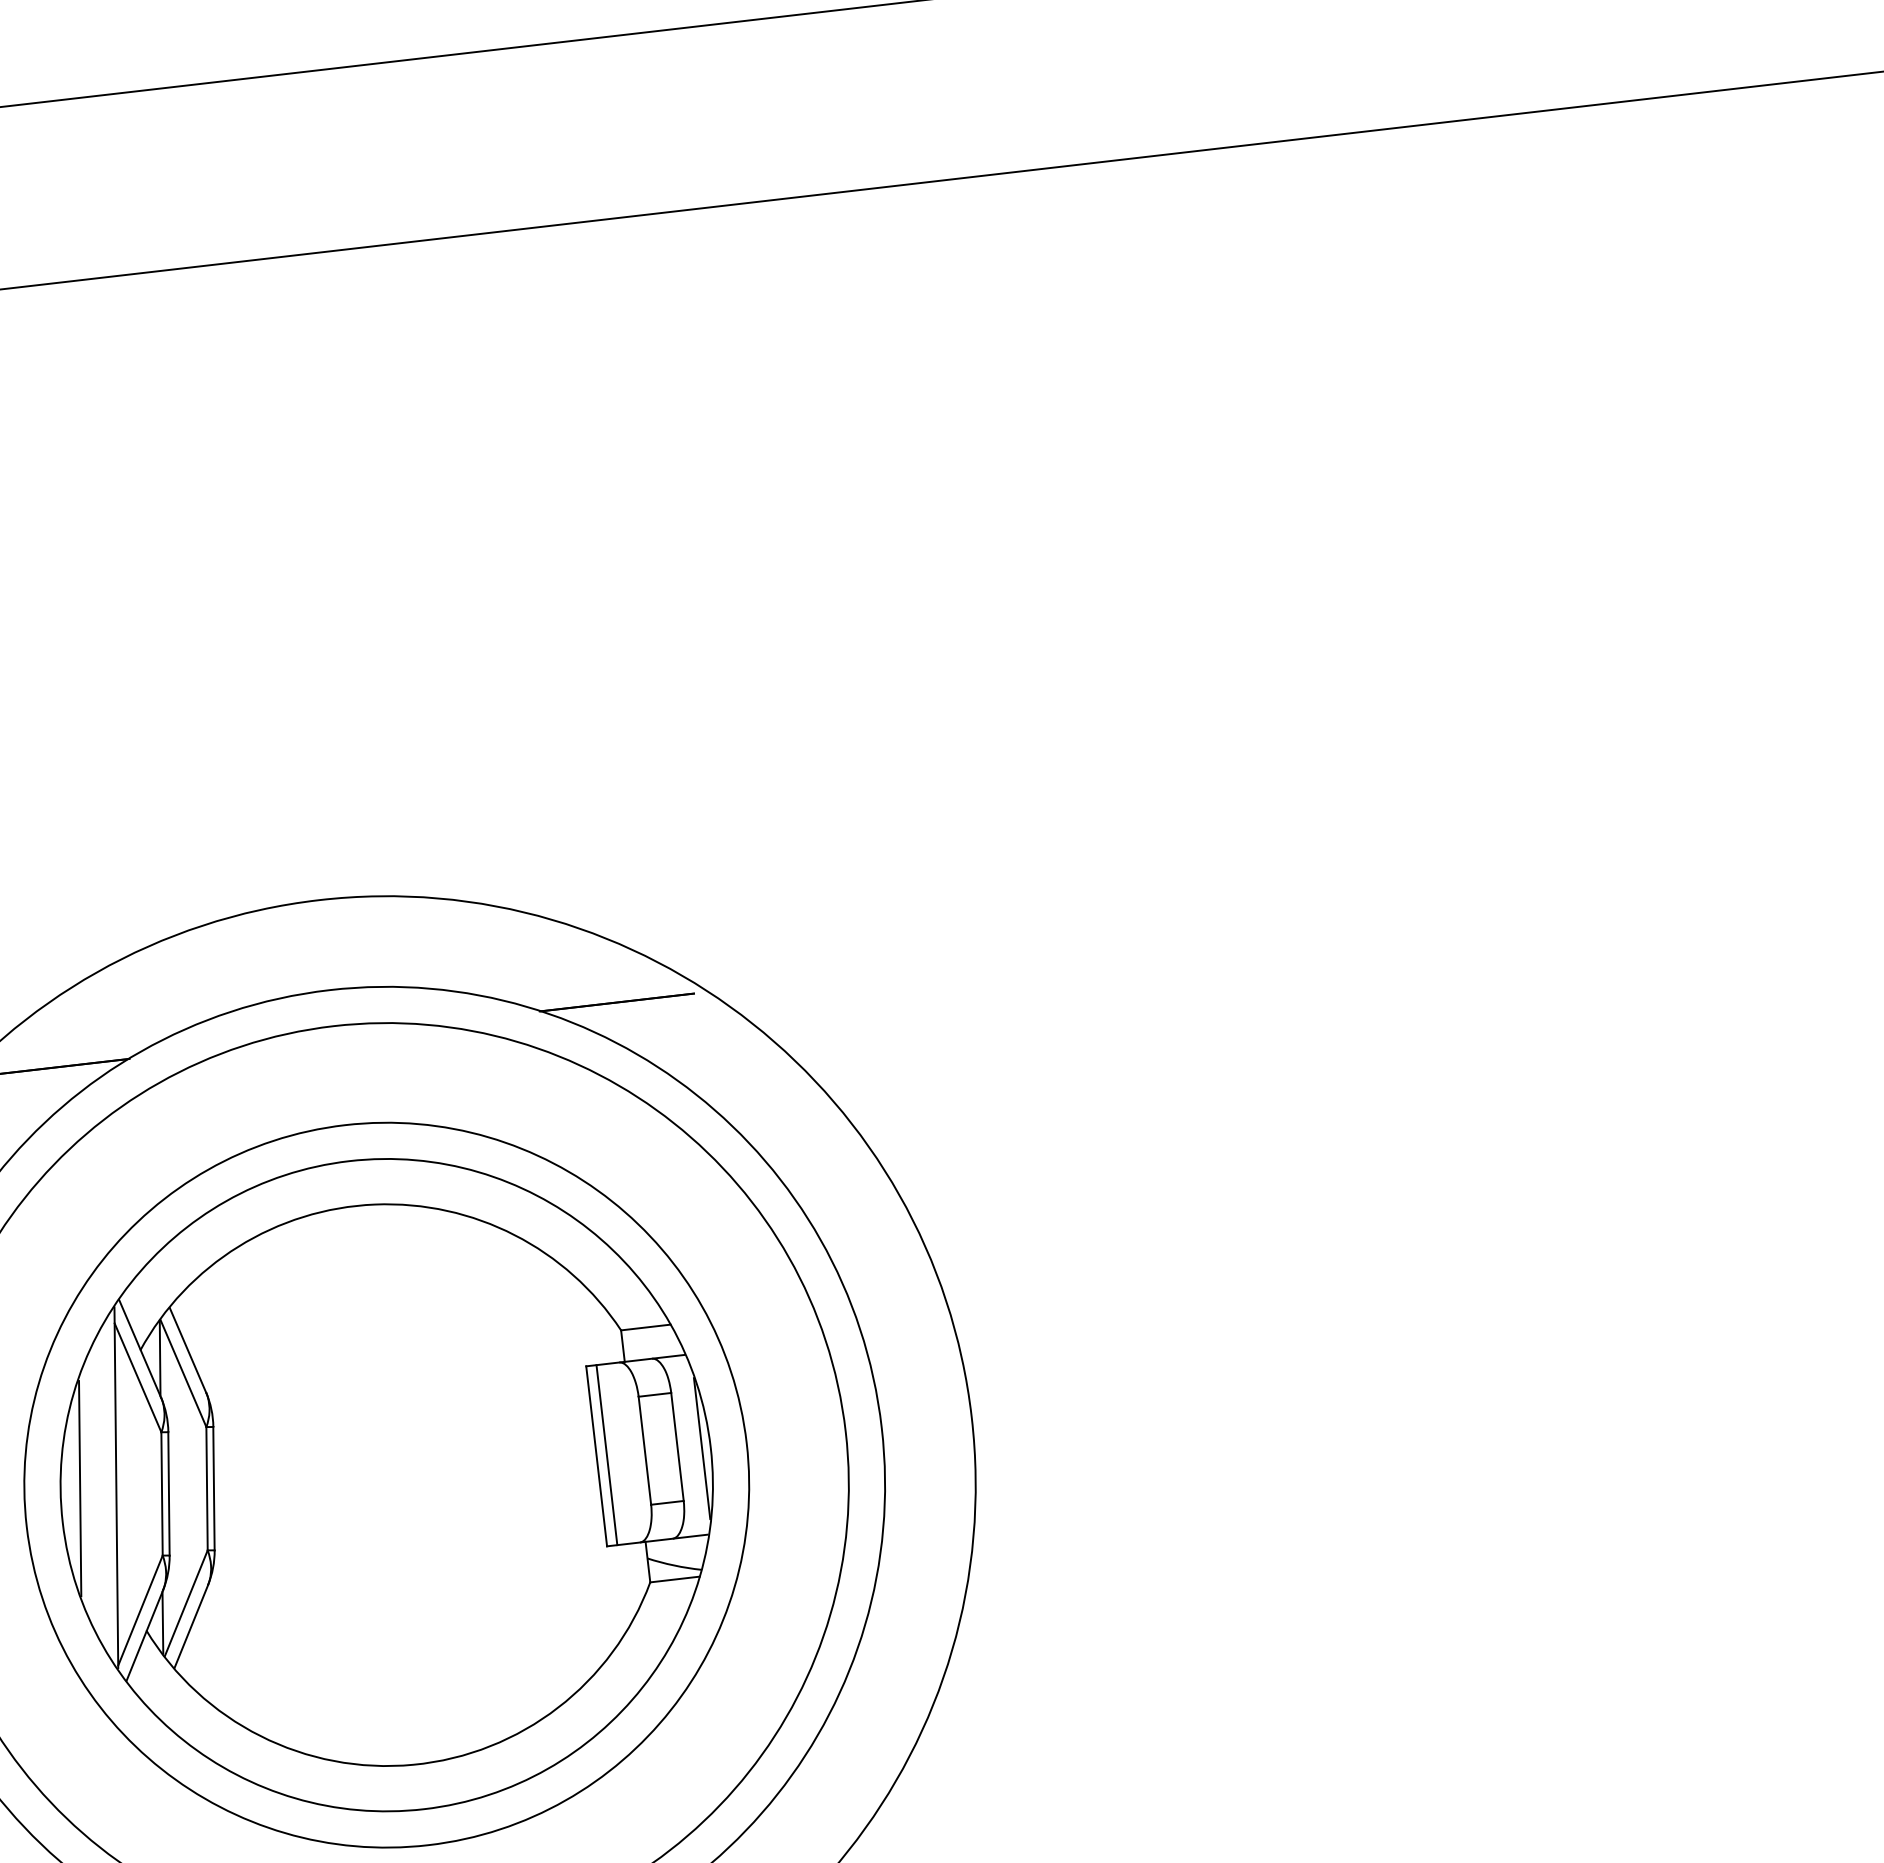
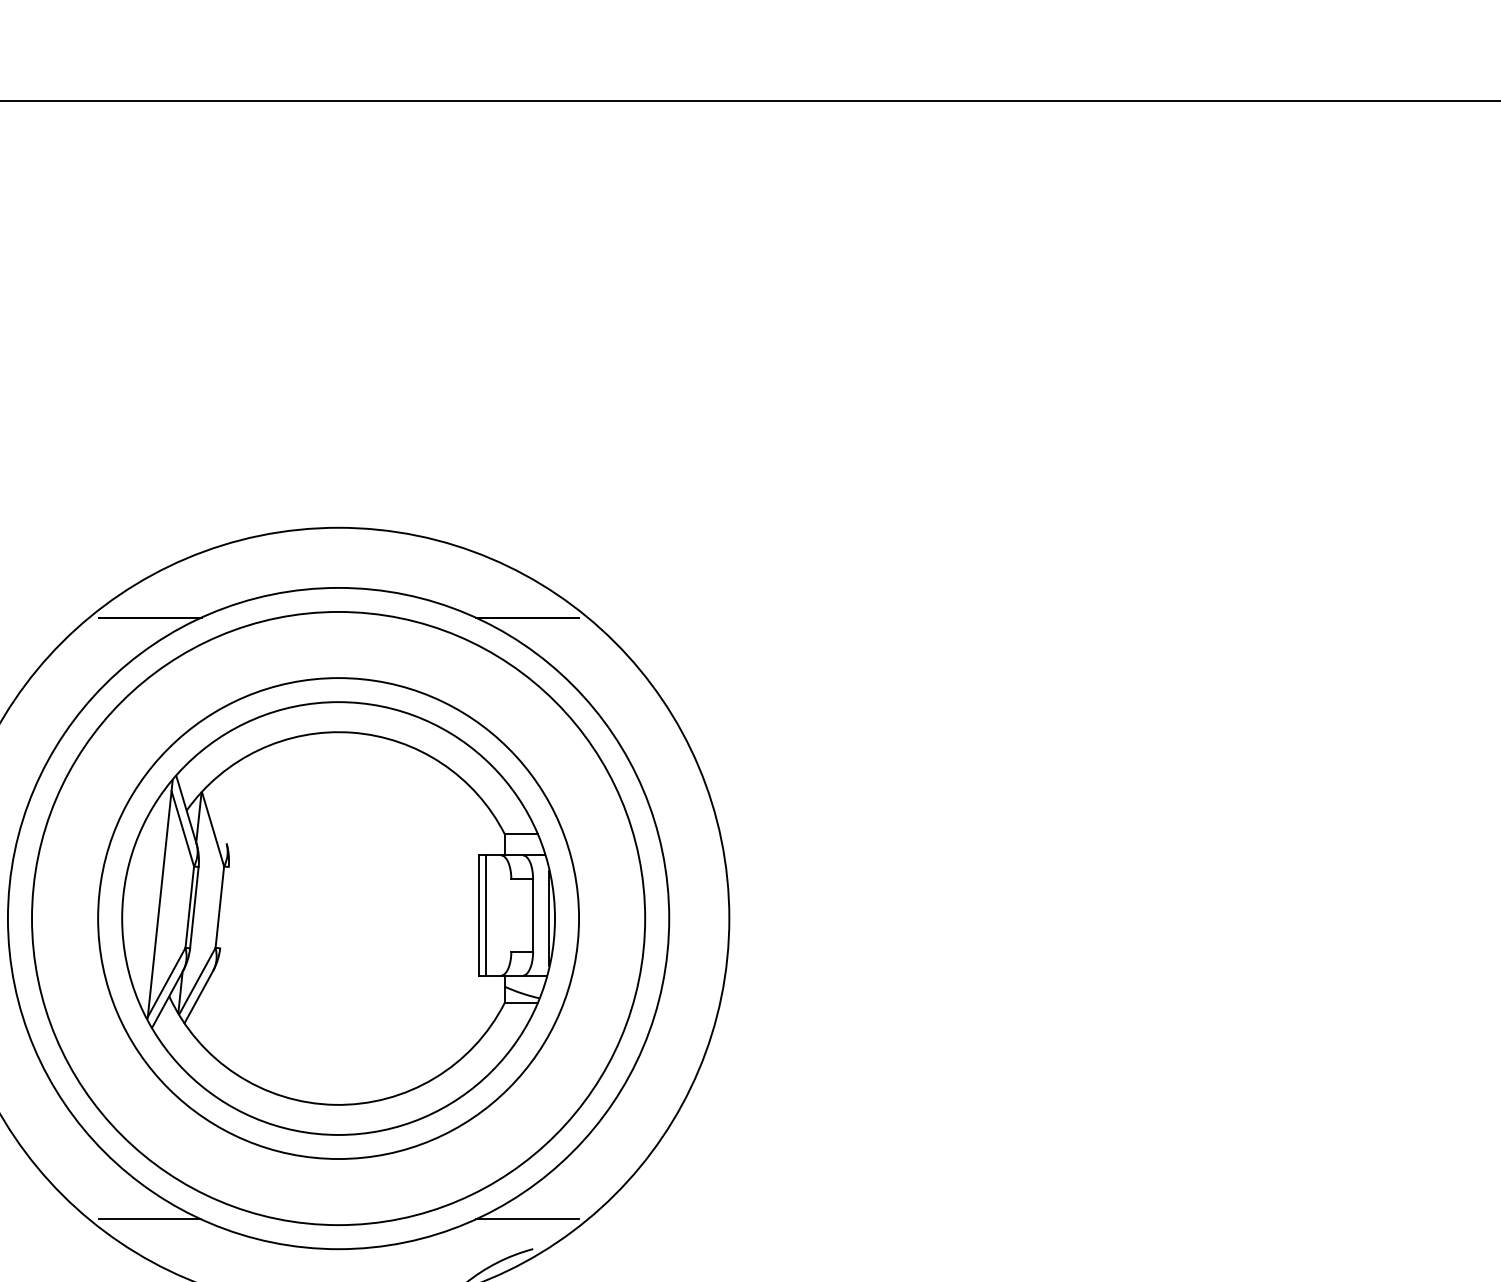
line: (187, 1350) -> (217, 814), removed
line: (645, 1450) -> (511, 915), removed
line: (79, 1488) -> (135, 897), removed
line: (214, 1488) -> (224, 907), removed

